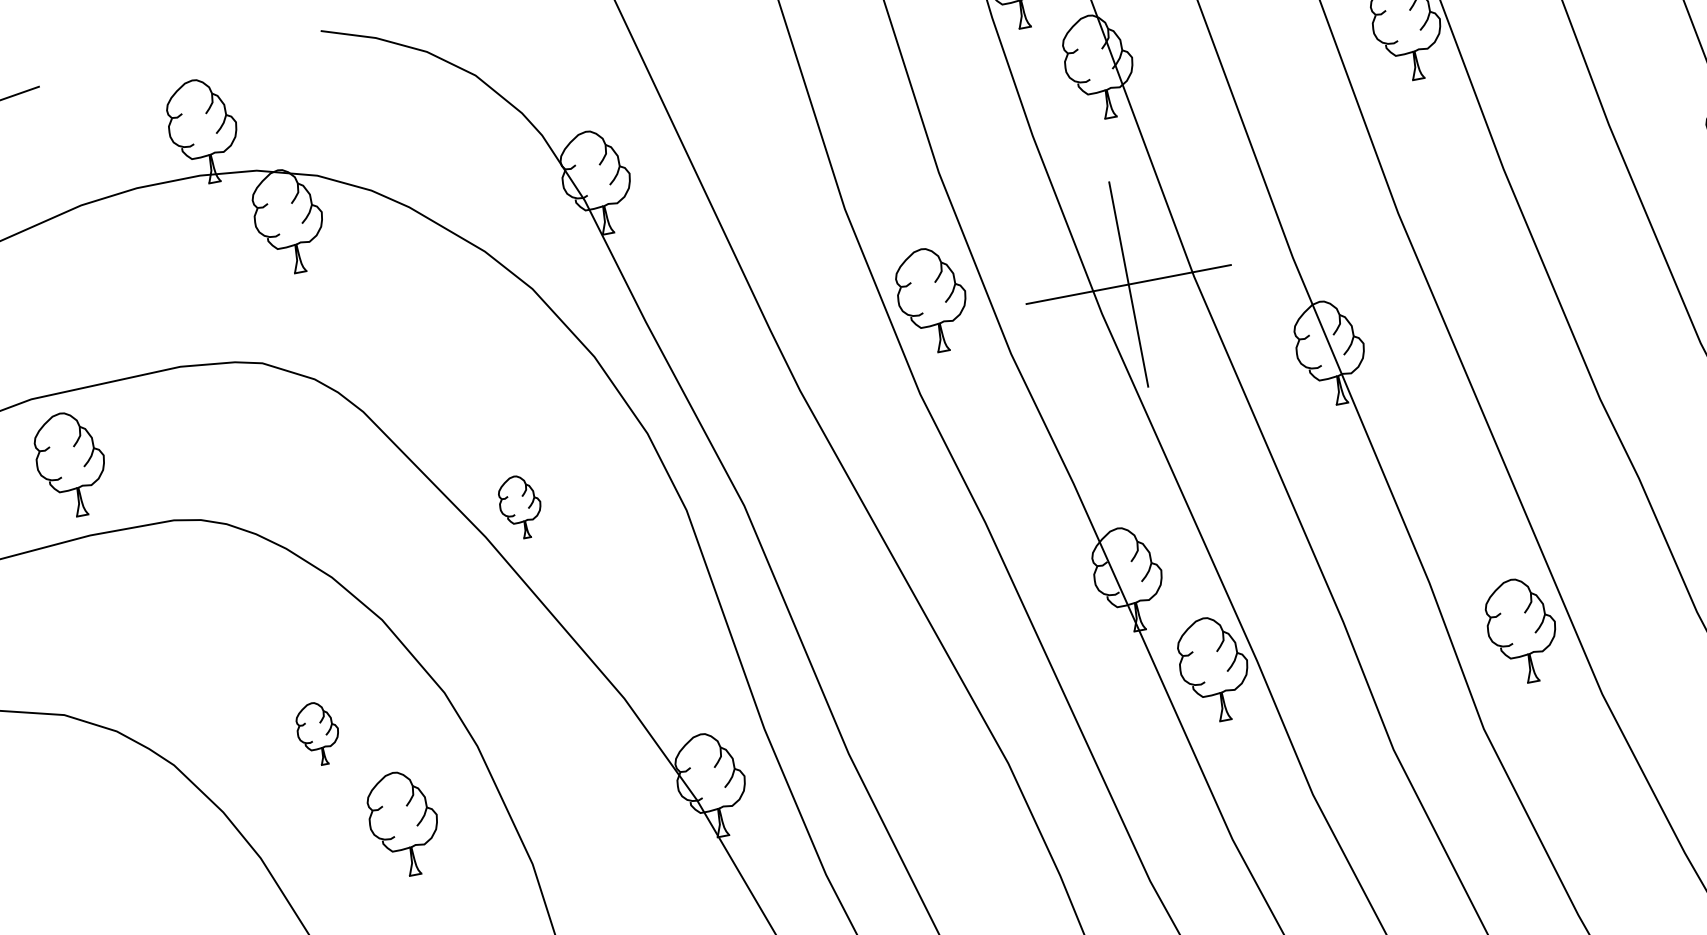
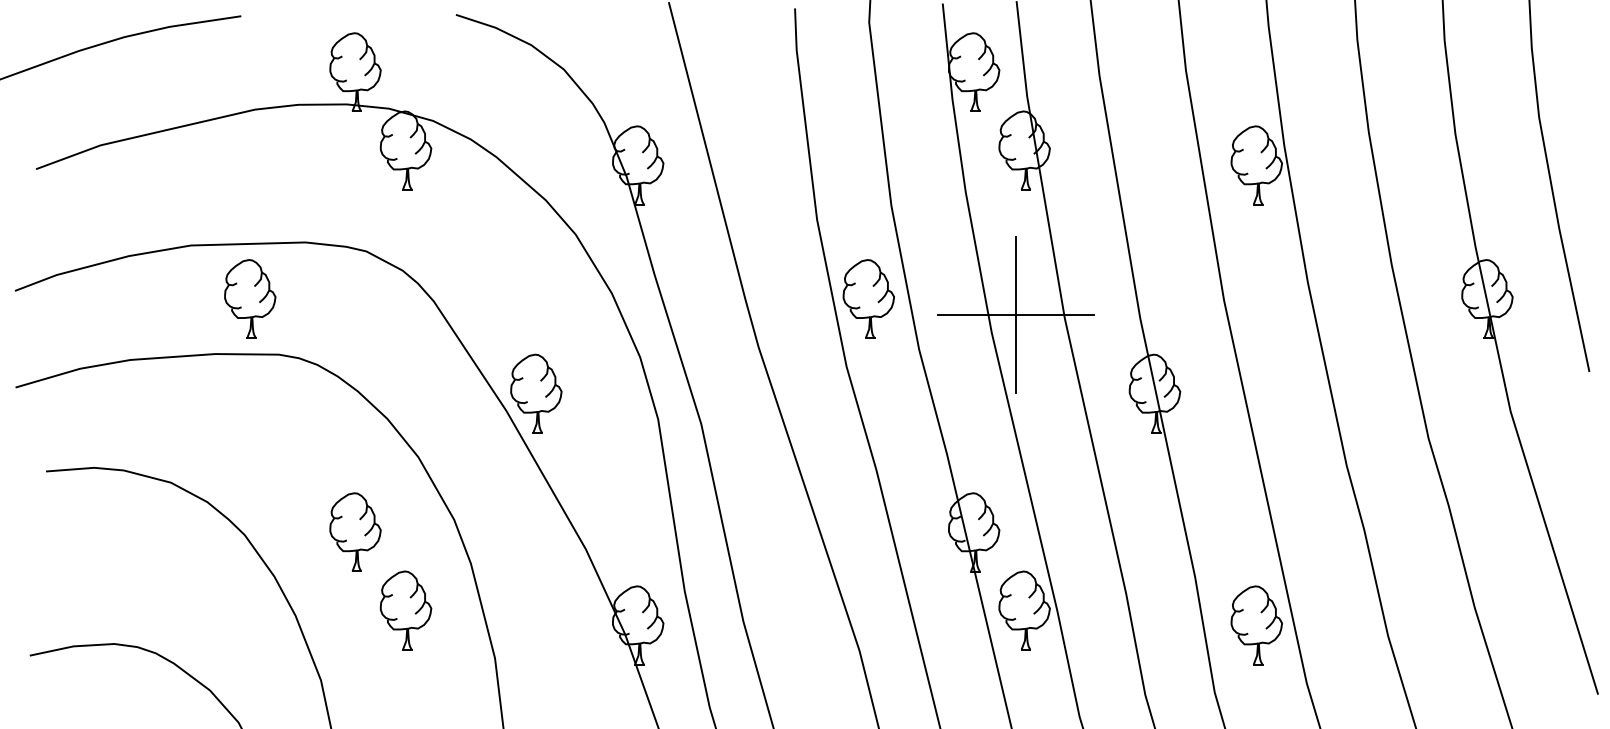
part: (71, 463) -> (250, 298), moved
part: (520, 506) -> (536, 393), size x1.67
part: (318, 732) -> (355, 531), size x1.67

